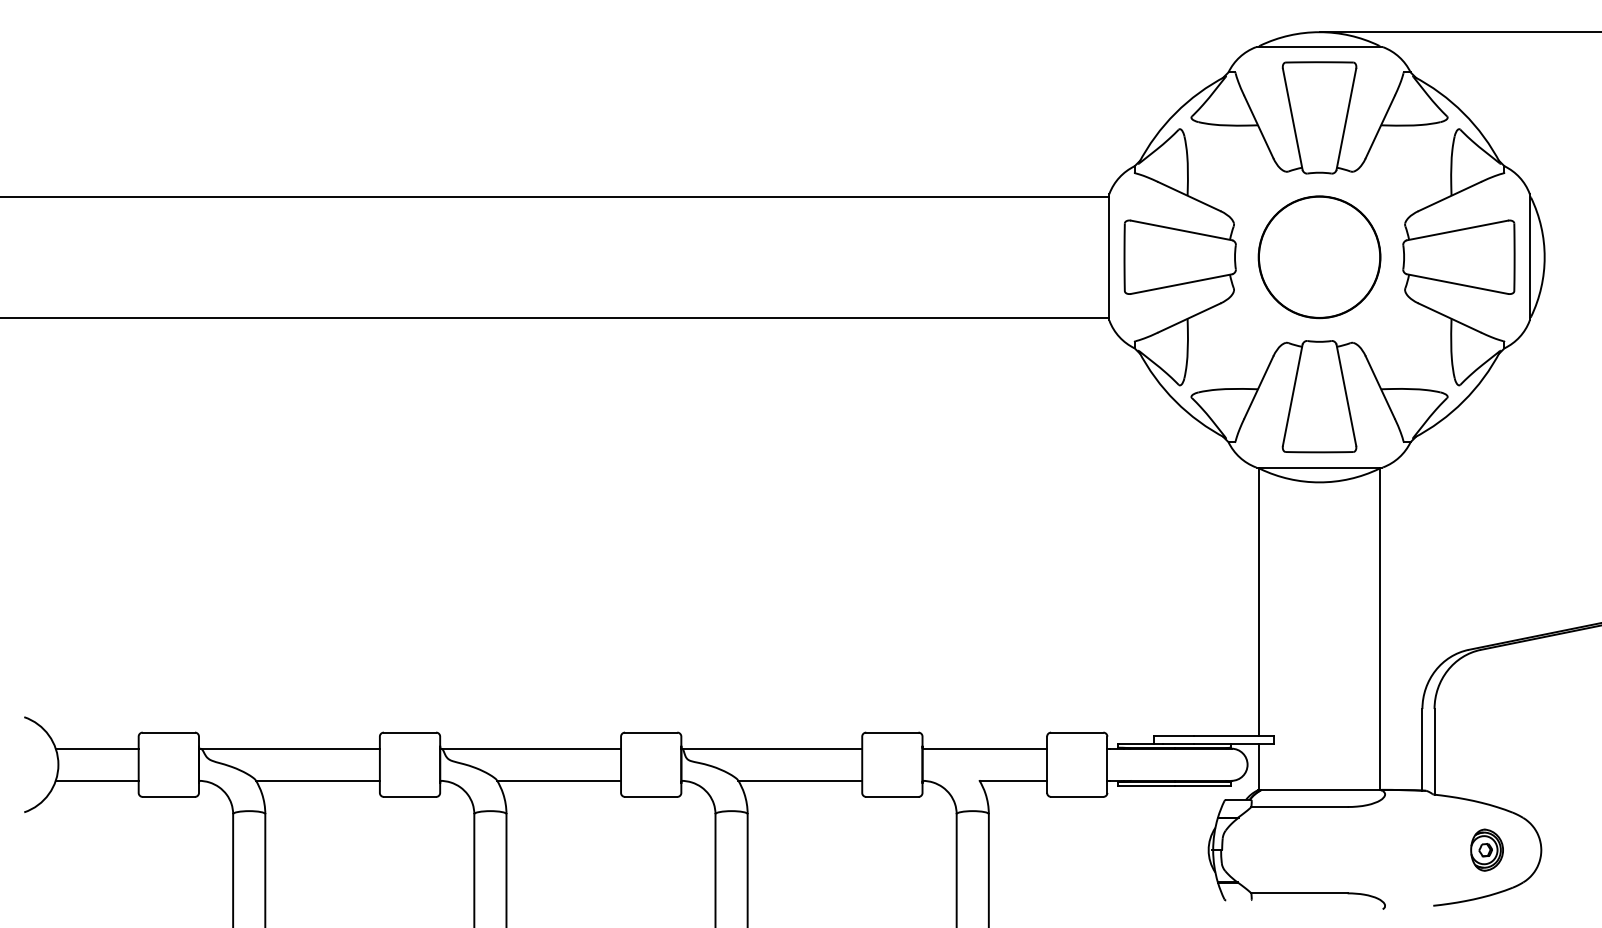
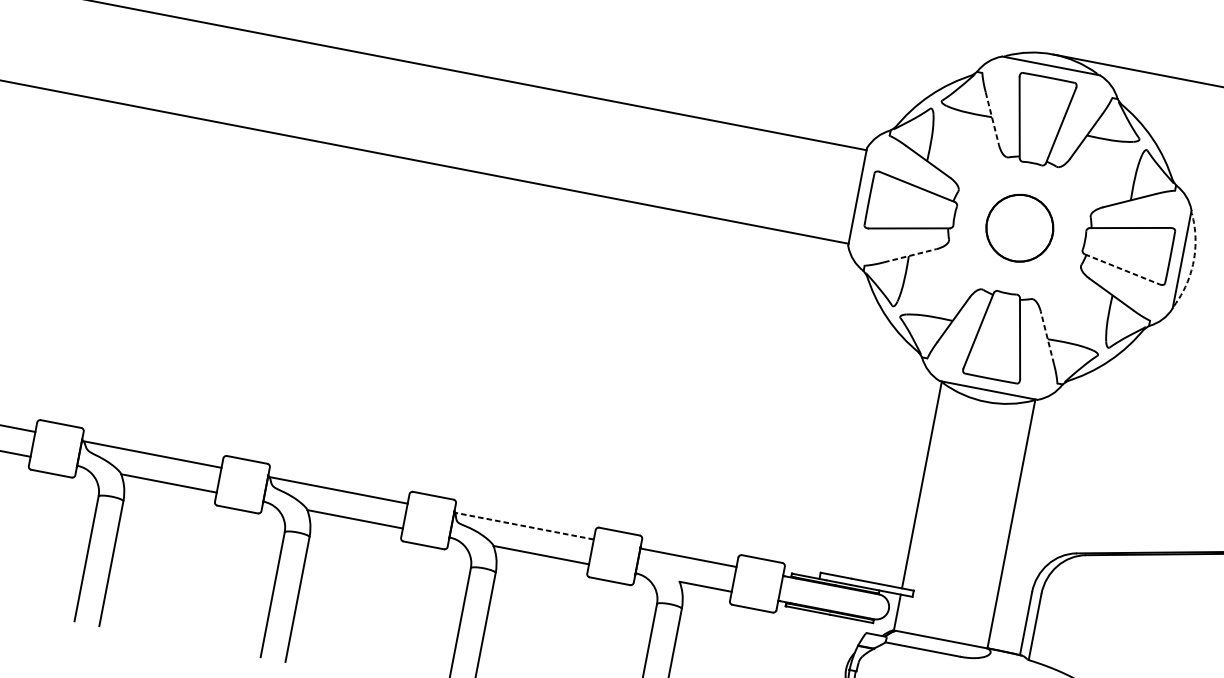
line: (1259, 127) -> (992, 119), solid -> dashed
part: (1319, 257) -> (1019, 228), size x0.7
arc: (1544, 257) -> (1193, 261), solid -> dashed
line: (1457, 284) -> (1122, 269), solid -> dashed
line: (1189, 317) -> (910, 255), solid -> dashed
line: (1380, 387) -> (1047, 337), solid -> dashed
line: (771, 748) -> (523, 525), solid -> dashed

